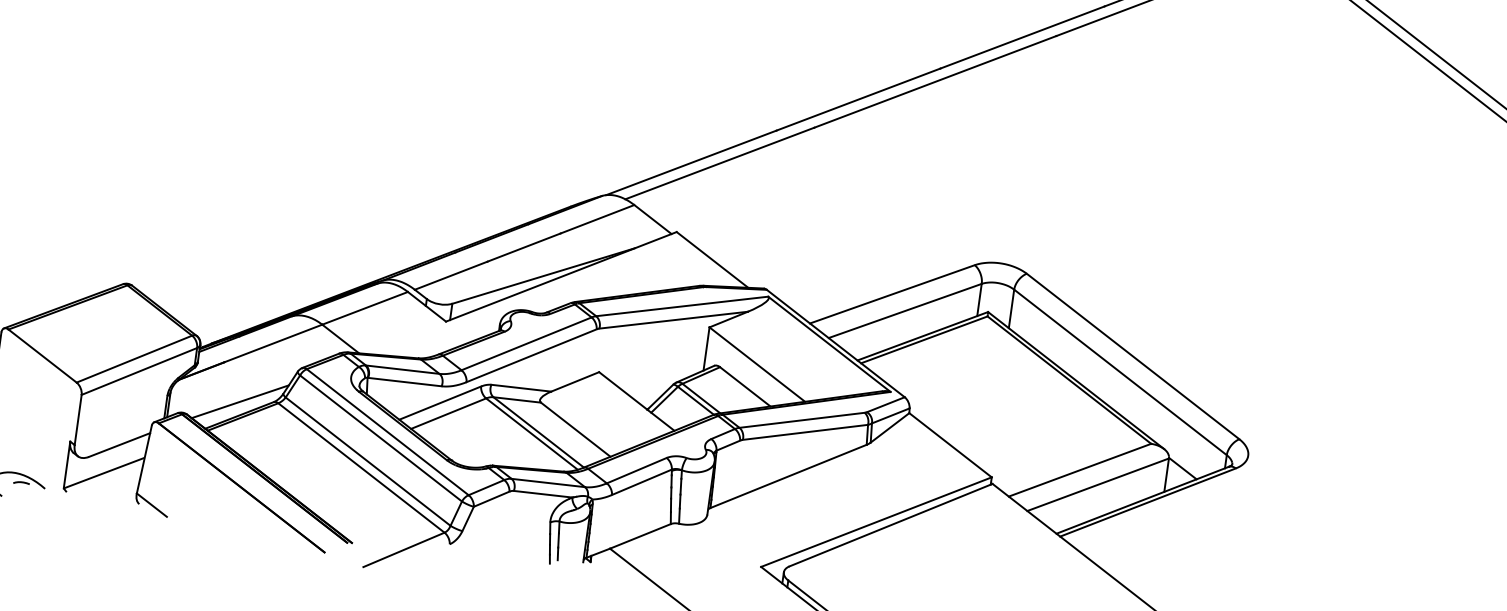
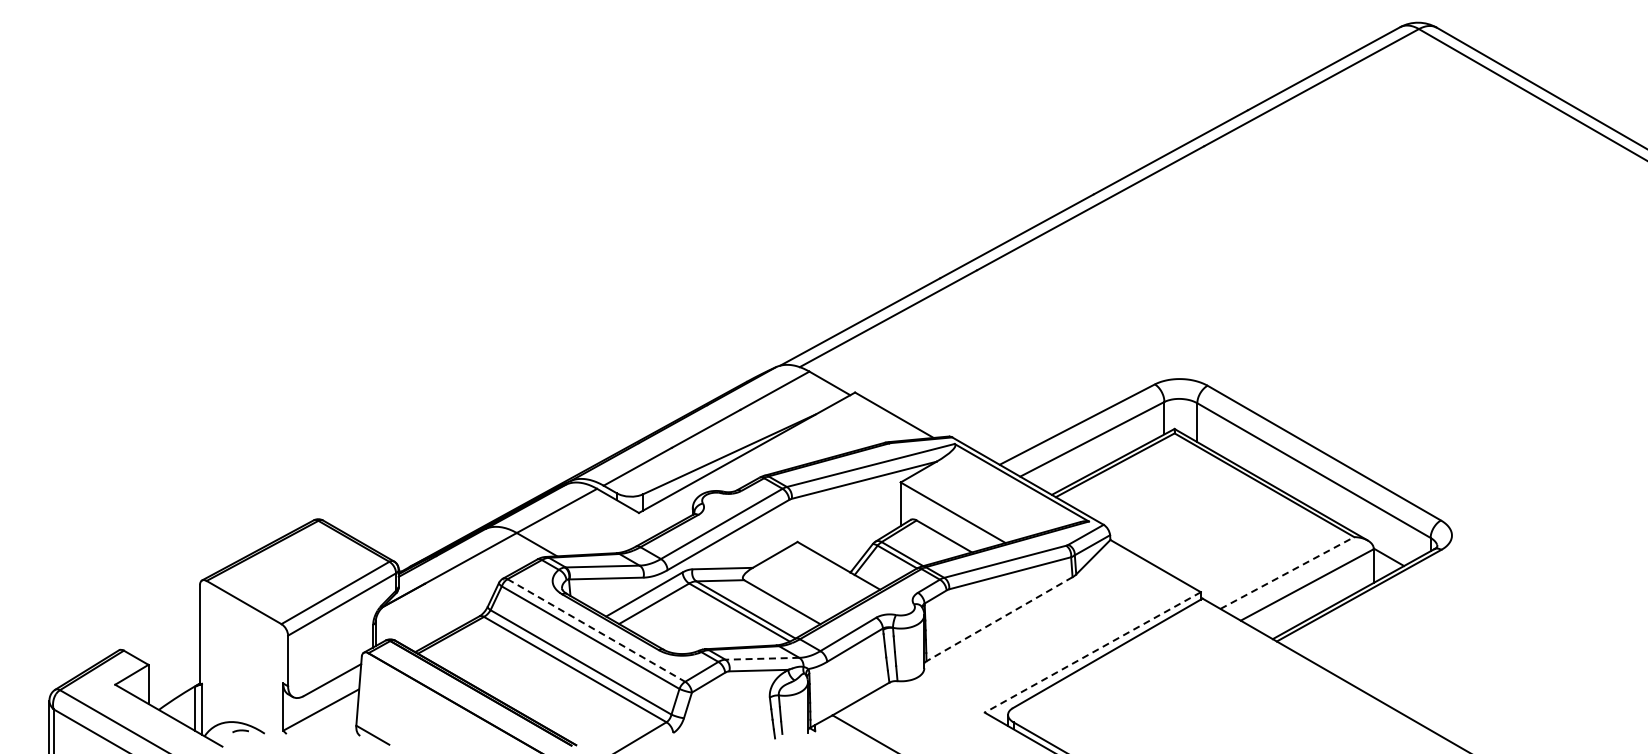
line: (240, 401) -> (446, 620), removed
line: (387, 432) -> (596, 630), solid -> dashed
line: (1080, 470) -> (1287, 573), solid -> dashed
line: (788, 476) -> (999, 619), solid -> dashed
line: (548, 482) -> (762, 658), solid -> dashed
line: (876, 522) -> (1092, 652), solid -> dashed

